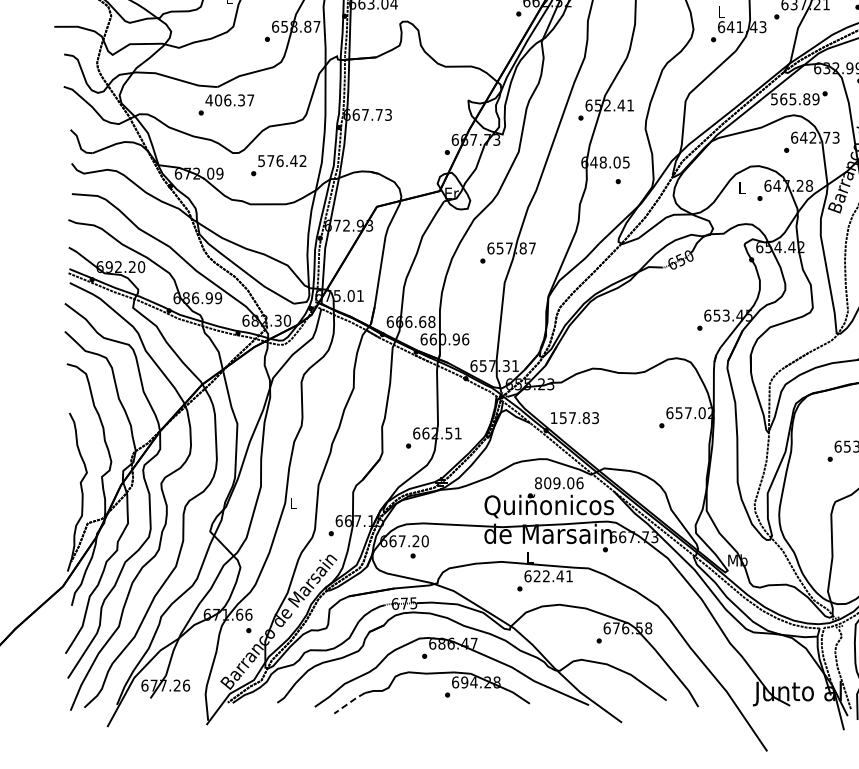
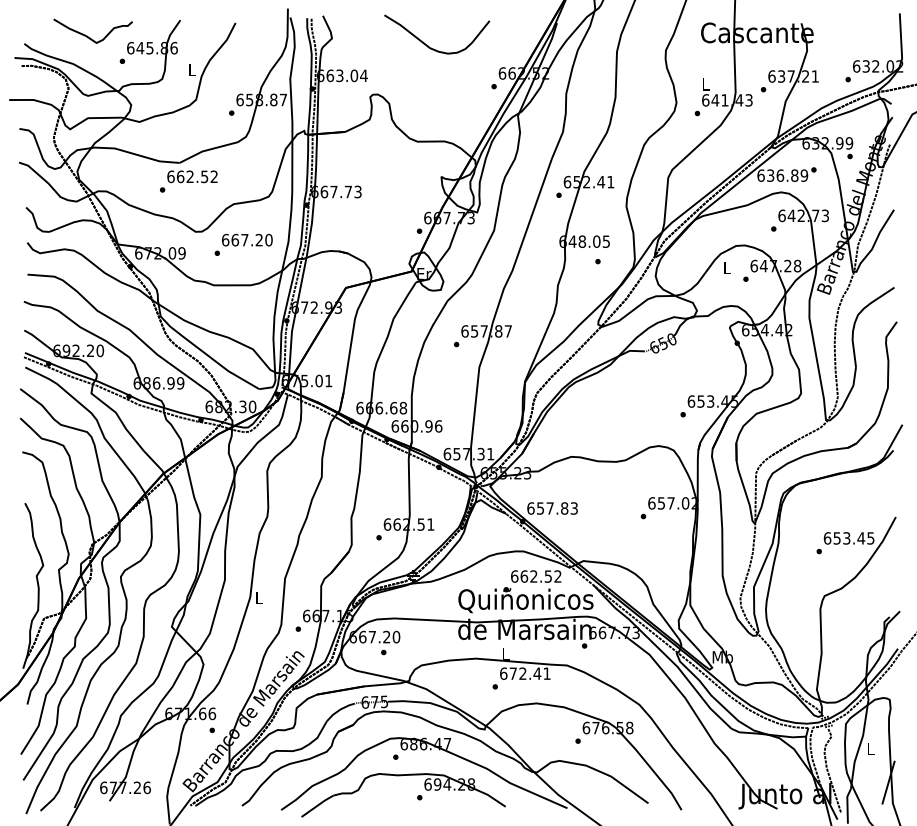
text: (783, 99) -> (770, 175), 565.89 -> 636.89
text: (229, 100) -> (192, 176), 406.37 -> 662.52
text: (282, 160) -> (247, 239), 576.42 -> 667.20
text: (553, 418) -> (530, 508), 157.83 -> 657.83
text: (559, 483) -> (536, 576), 809.06 -> 662.52
text: (536, 576) -> (512, 673), 622.41 -> 672.41
line: (349, 702) -> (317, 805), dashed -> solid

